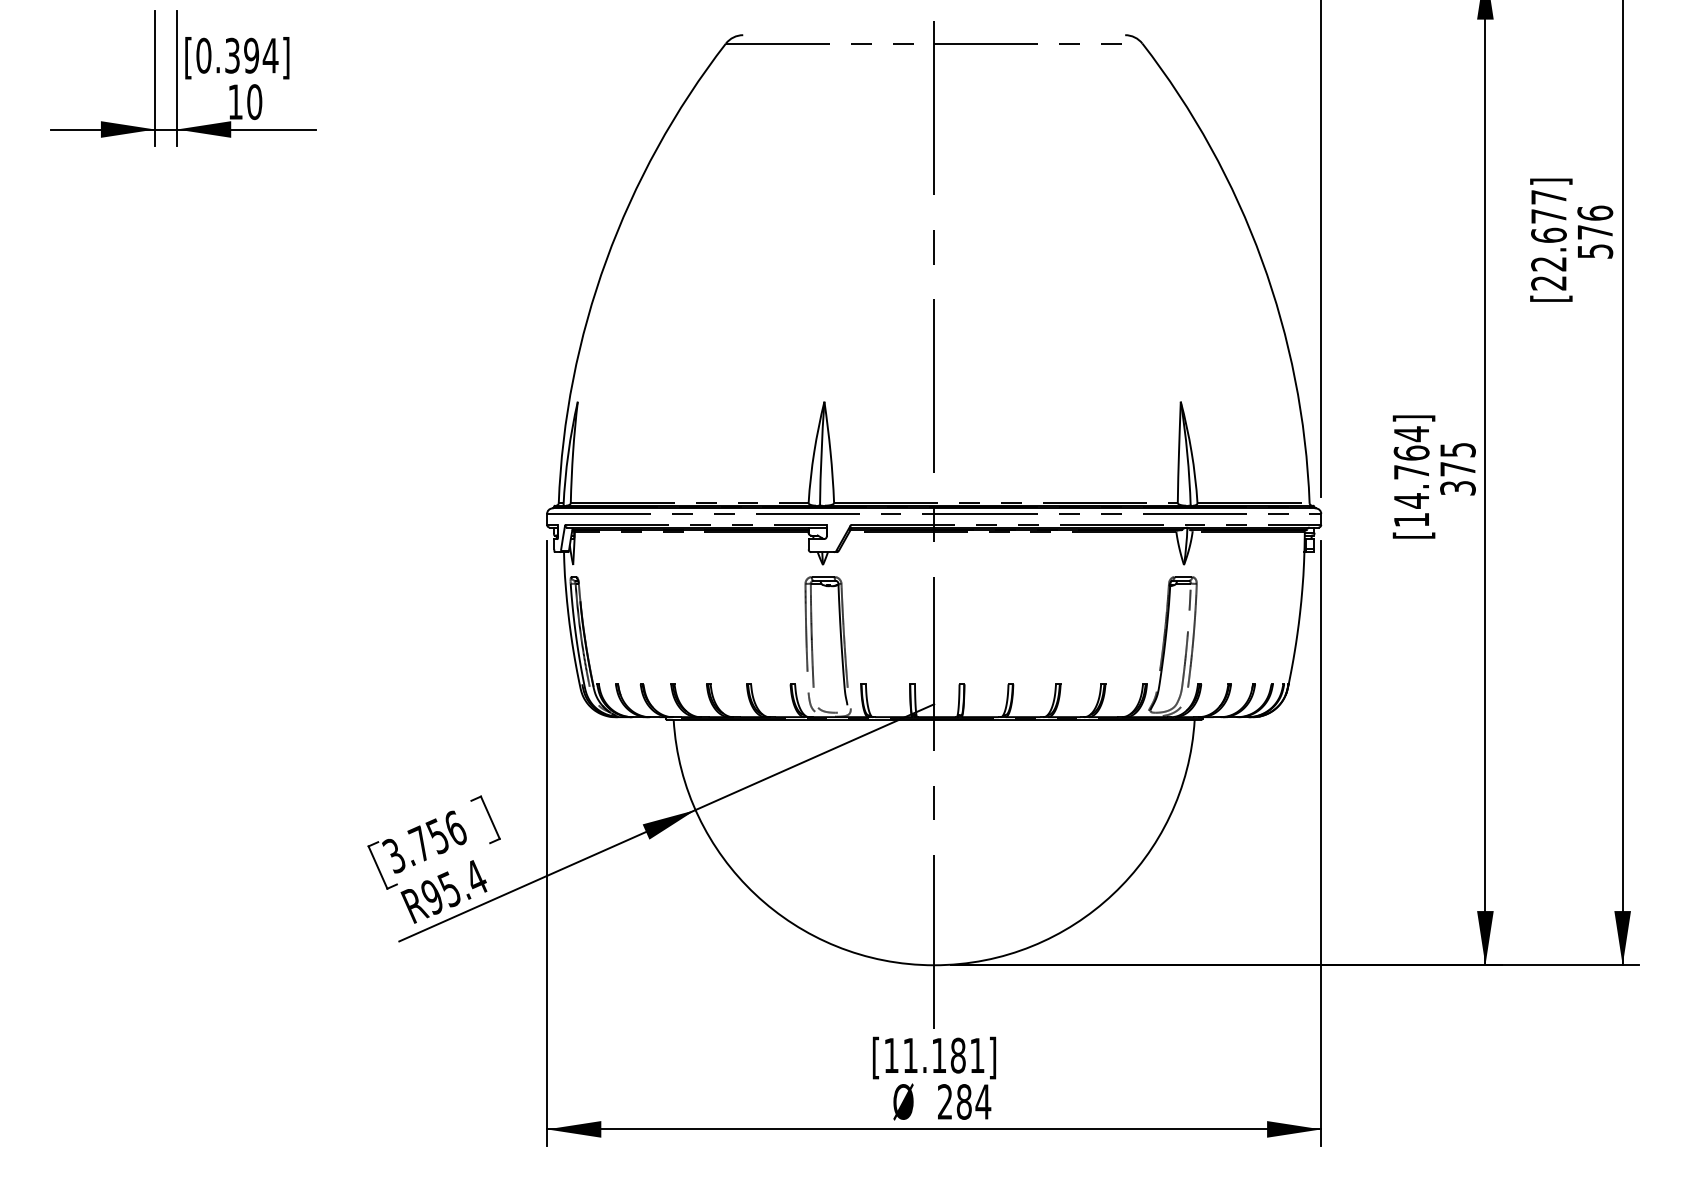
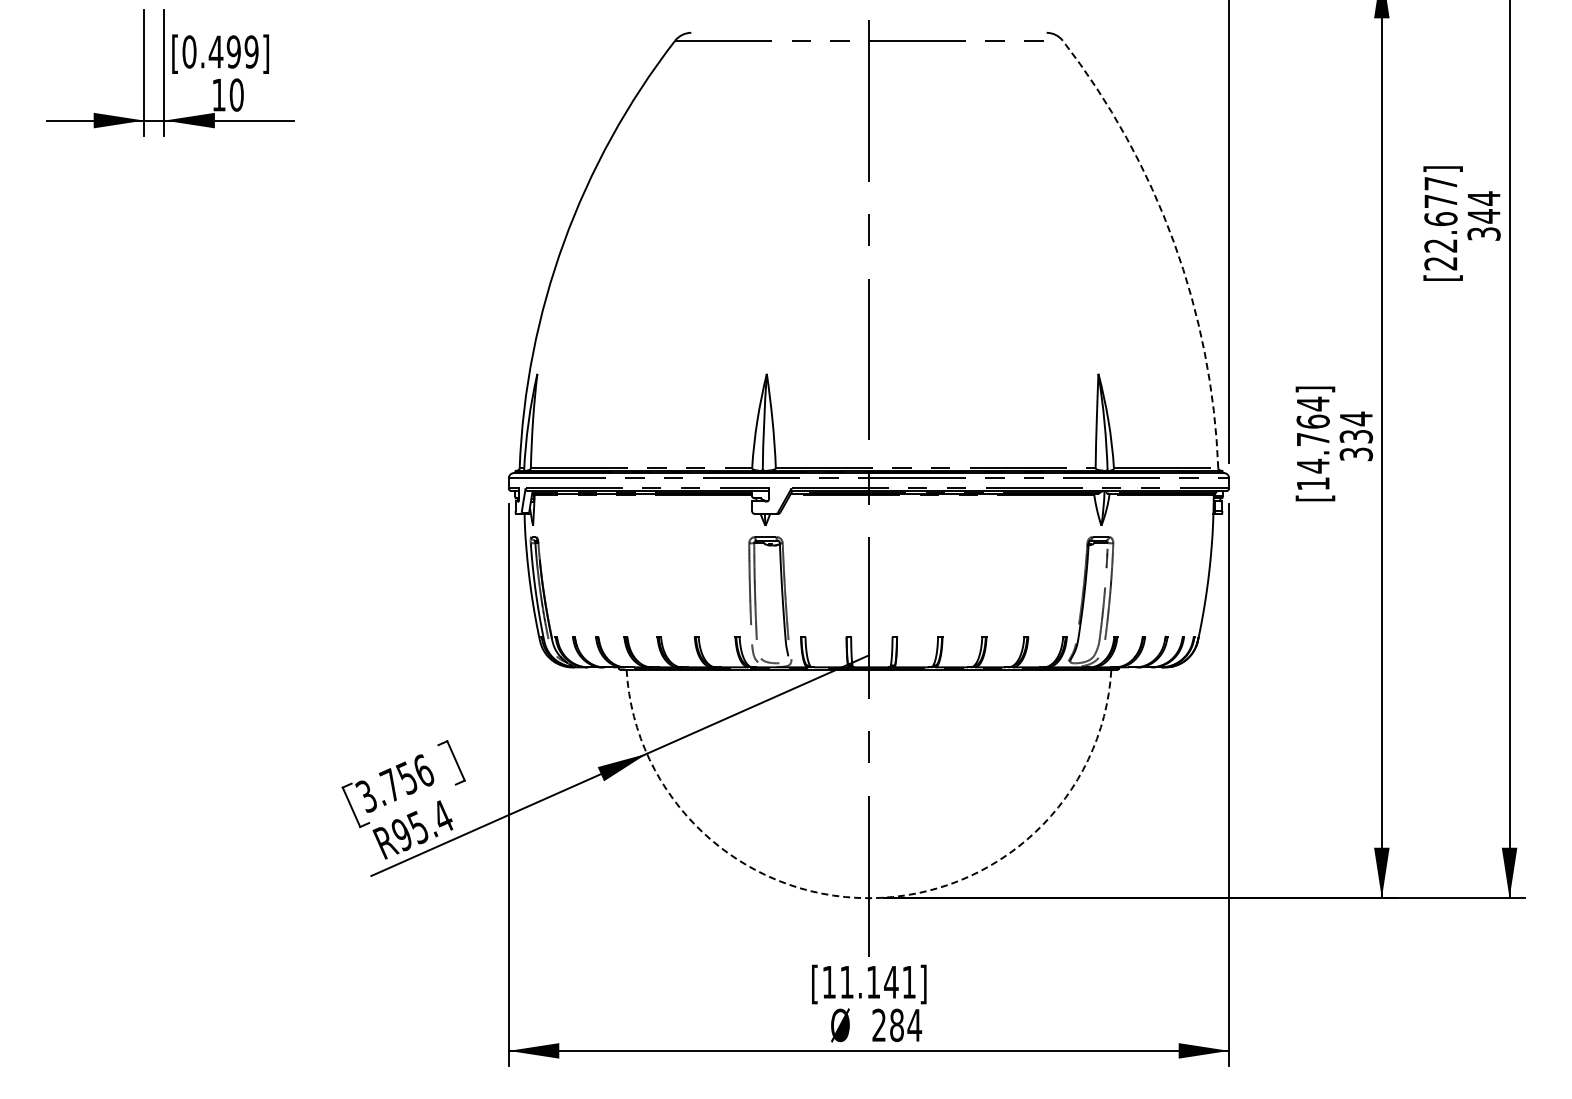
text: (251, 55) -> (233, 51), [0.394] -> [0.499]
text: (1594, 231) -> (1483, 215), 576 -> 344
arc: (1261, 260) -> (1173, 242), solid -> dashed
text: (1458, 459) -> (1356, 427), 375 -> 334
arc: (933, 965) -> (868, 898), solid -> dashed
text: (958, 1054) -> (891, 981), [11.181] -> [11.141]

